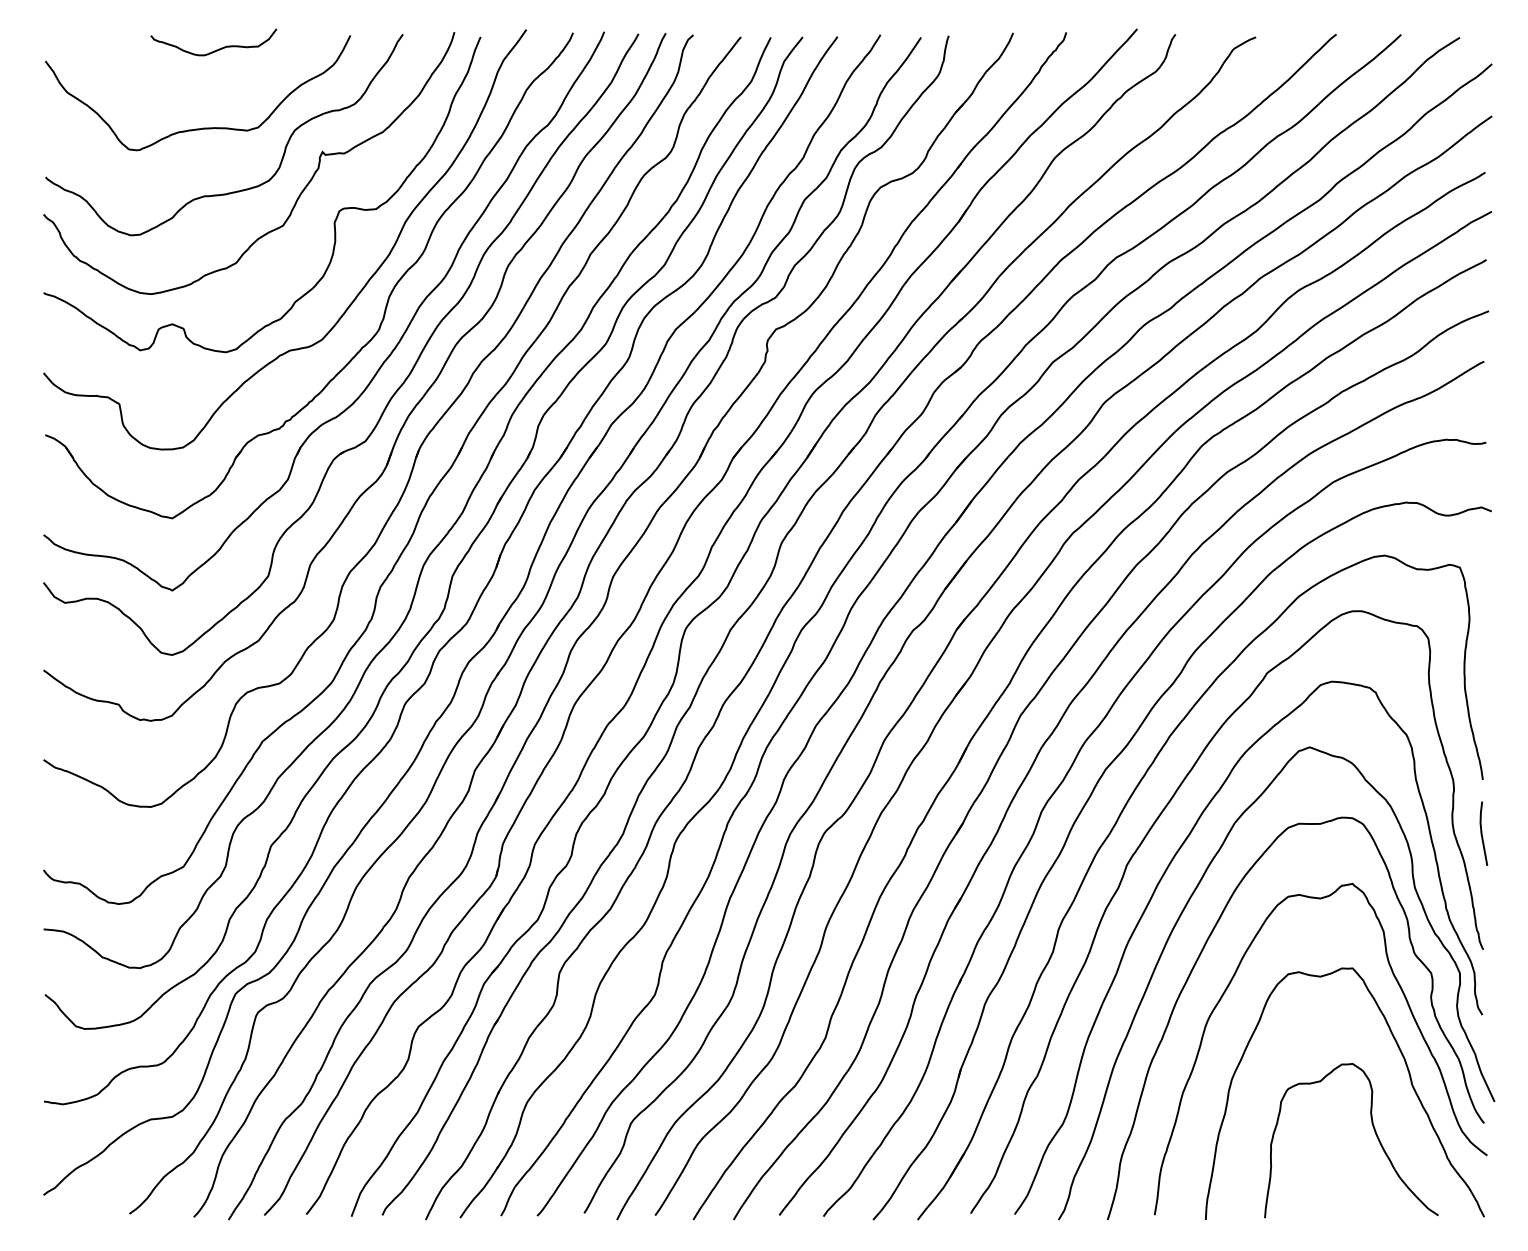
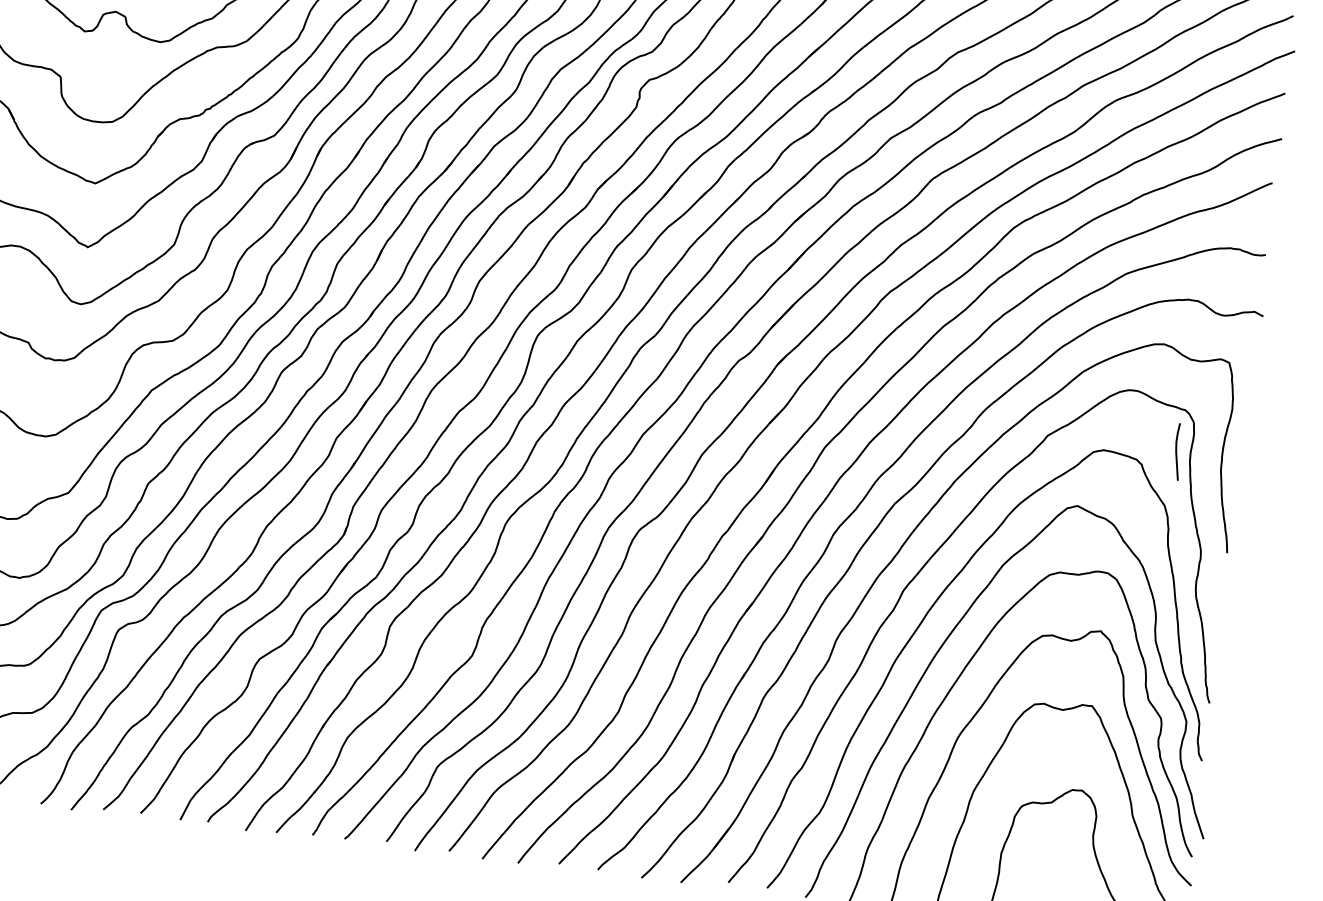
curve: (1482, 833) -> (1177, 451), moved

